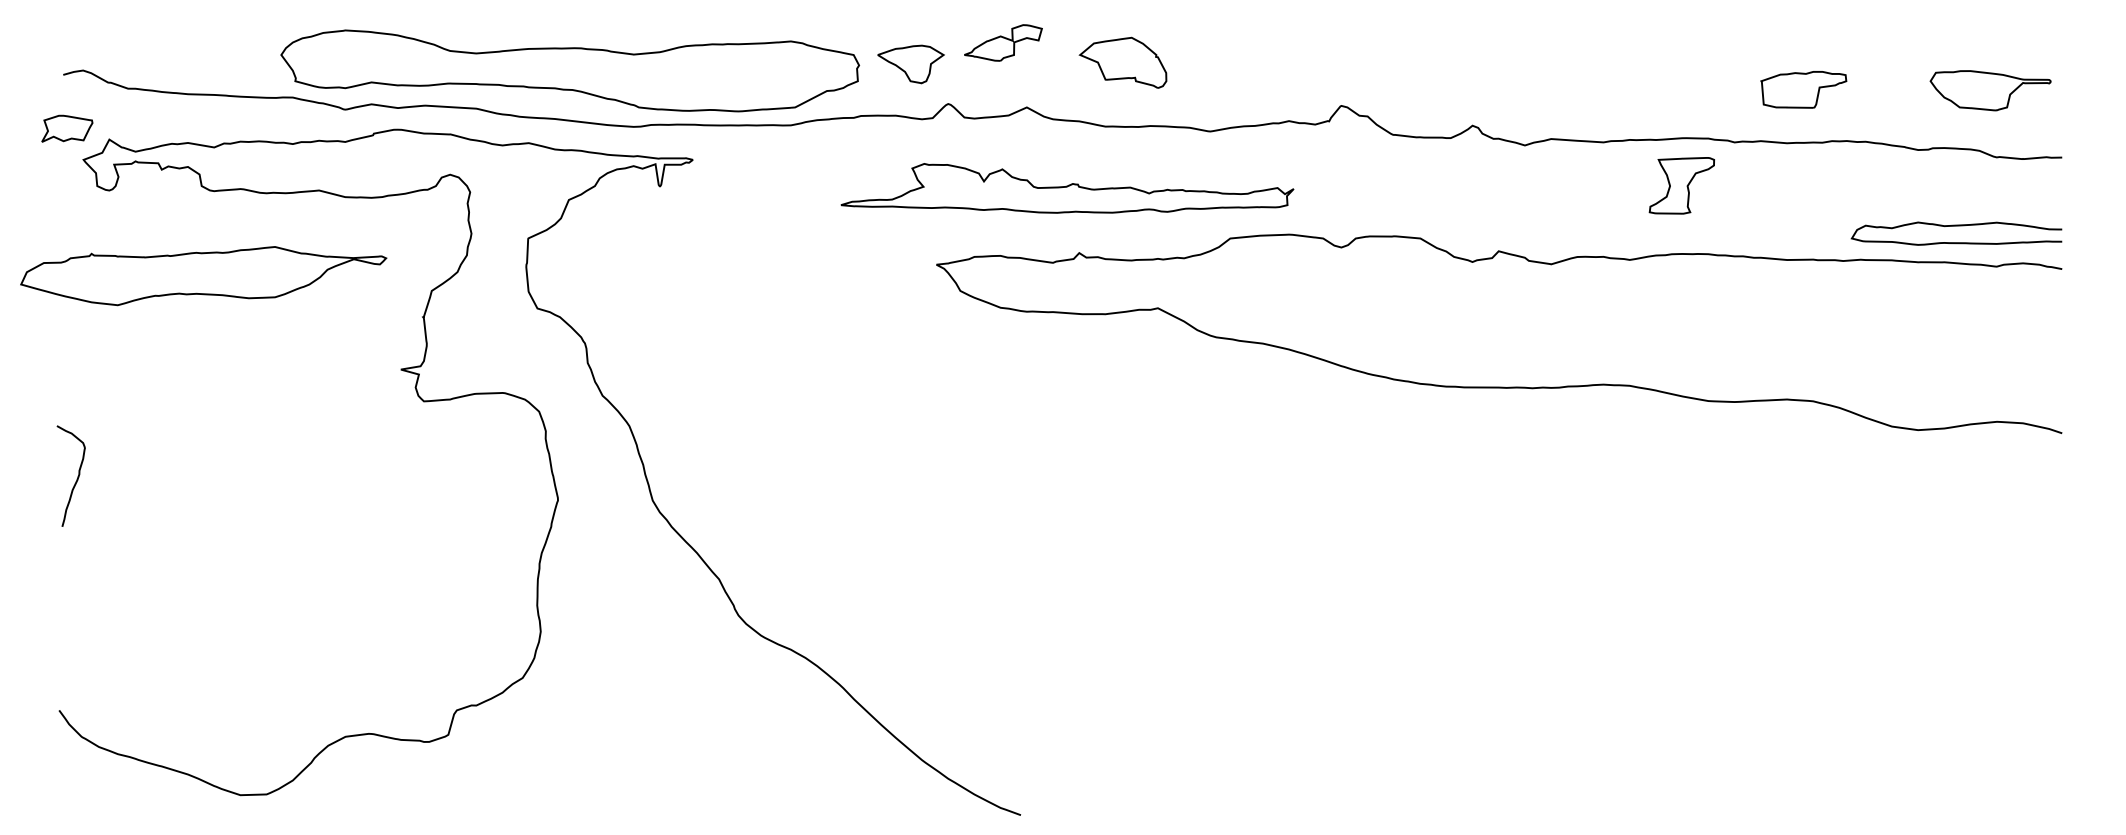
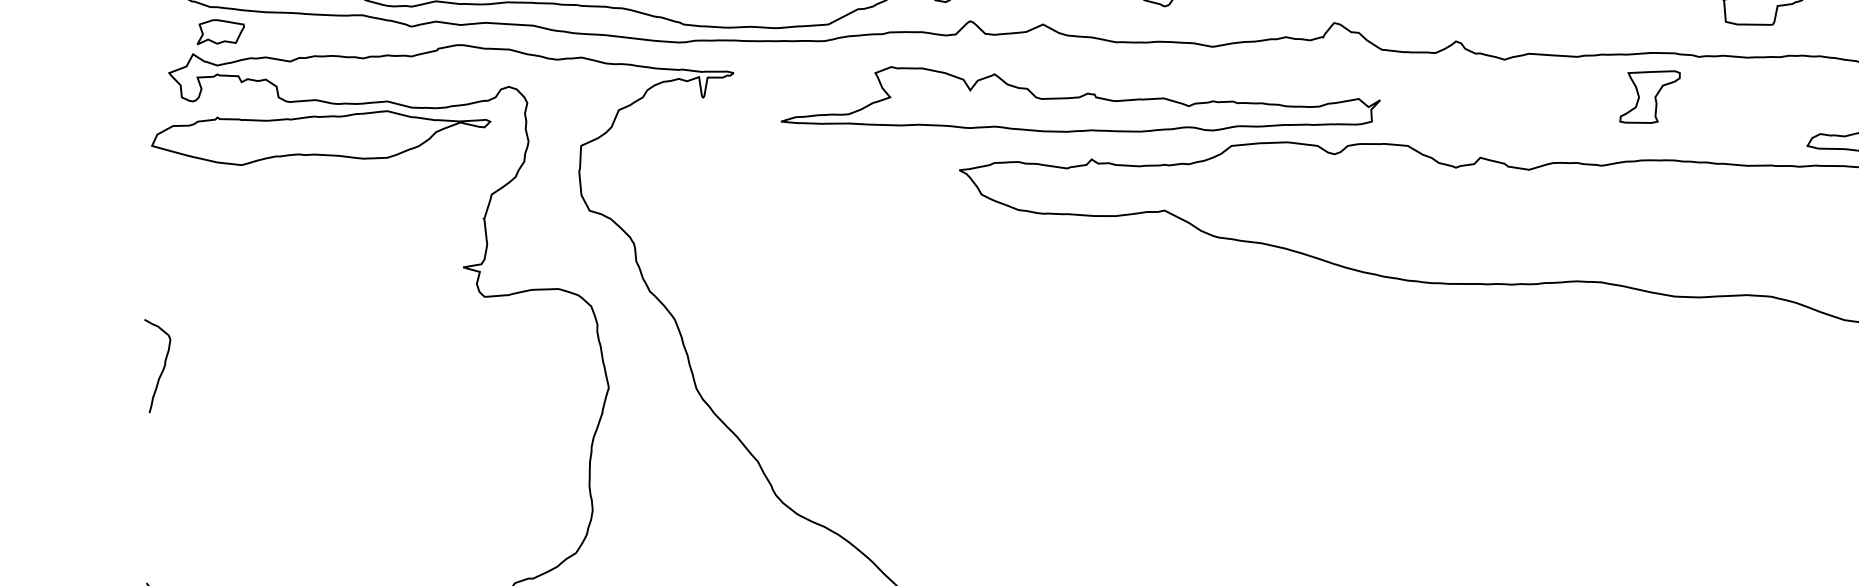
part: (67, 128) -> (220, 31), moved
part: (1067, 188) -> (1080, 99), size x1.43
part: (203, 276) -> (321, 138), moved

